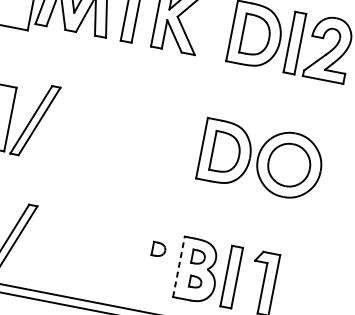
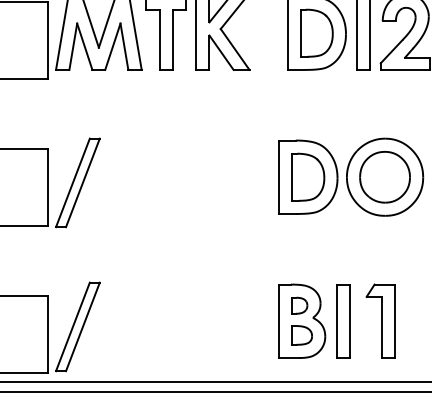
part: (158, 249) -> (251, 305), removed
line: (179, 267) -> (279, 321), dashed -> solid
part: (195, 282) -> (301, 335), size x1.43

